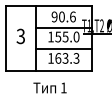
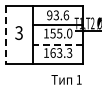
text: (62, 17) -> (56, 15), 90.6 -> 93.6
line: (5, 39) -> (5, 35), solid -> dashed
line: (63, 49) -> (57, 44), solid -> dashed
text: (49, 87) -> (66, 79), moved

